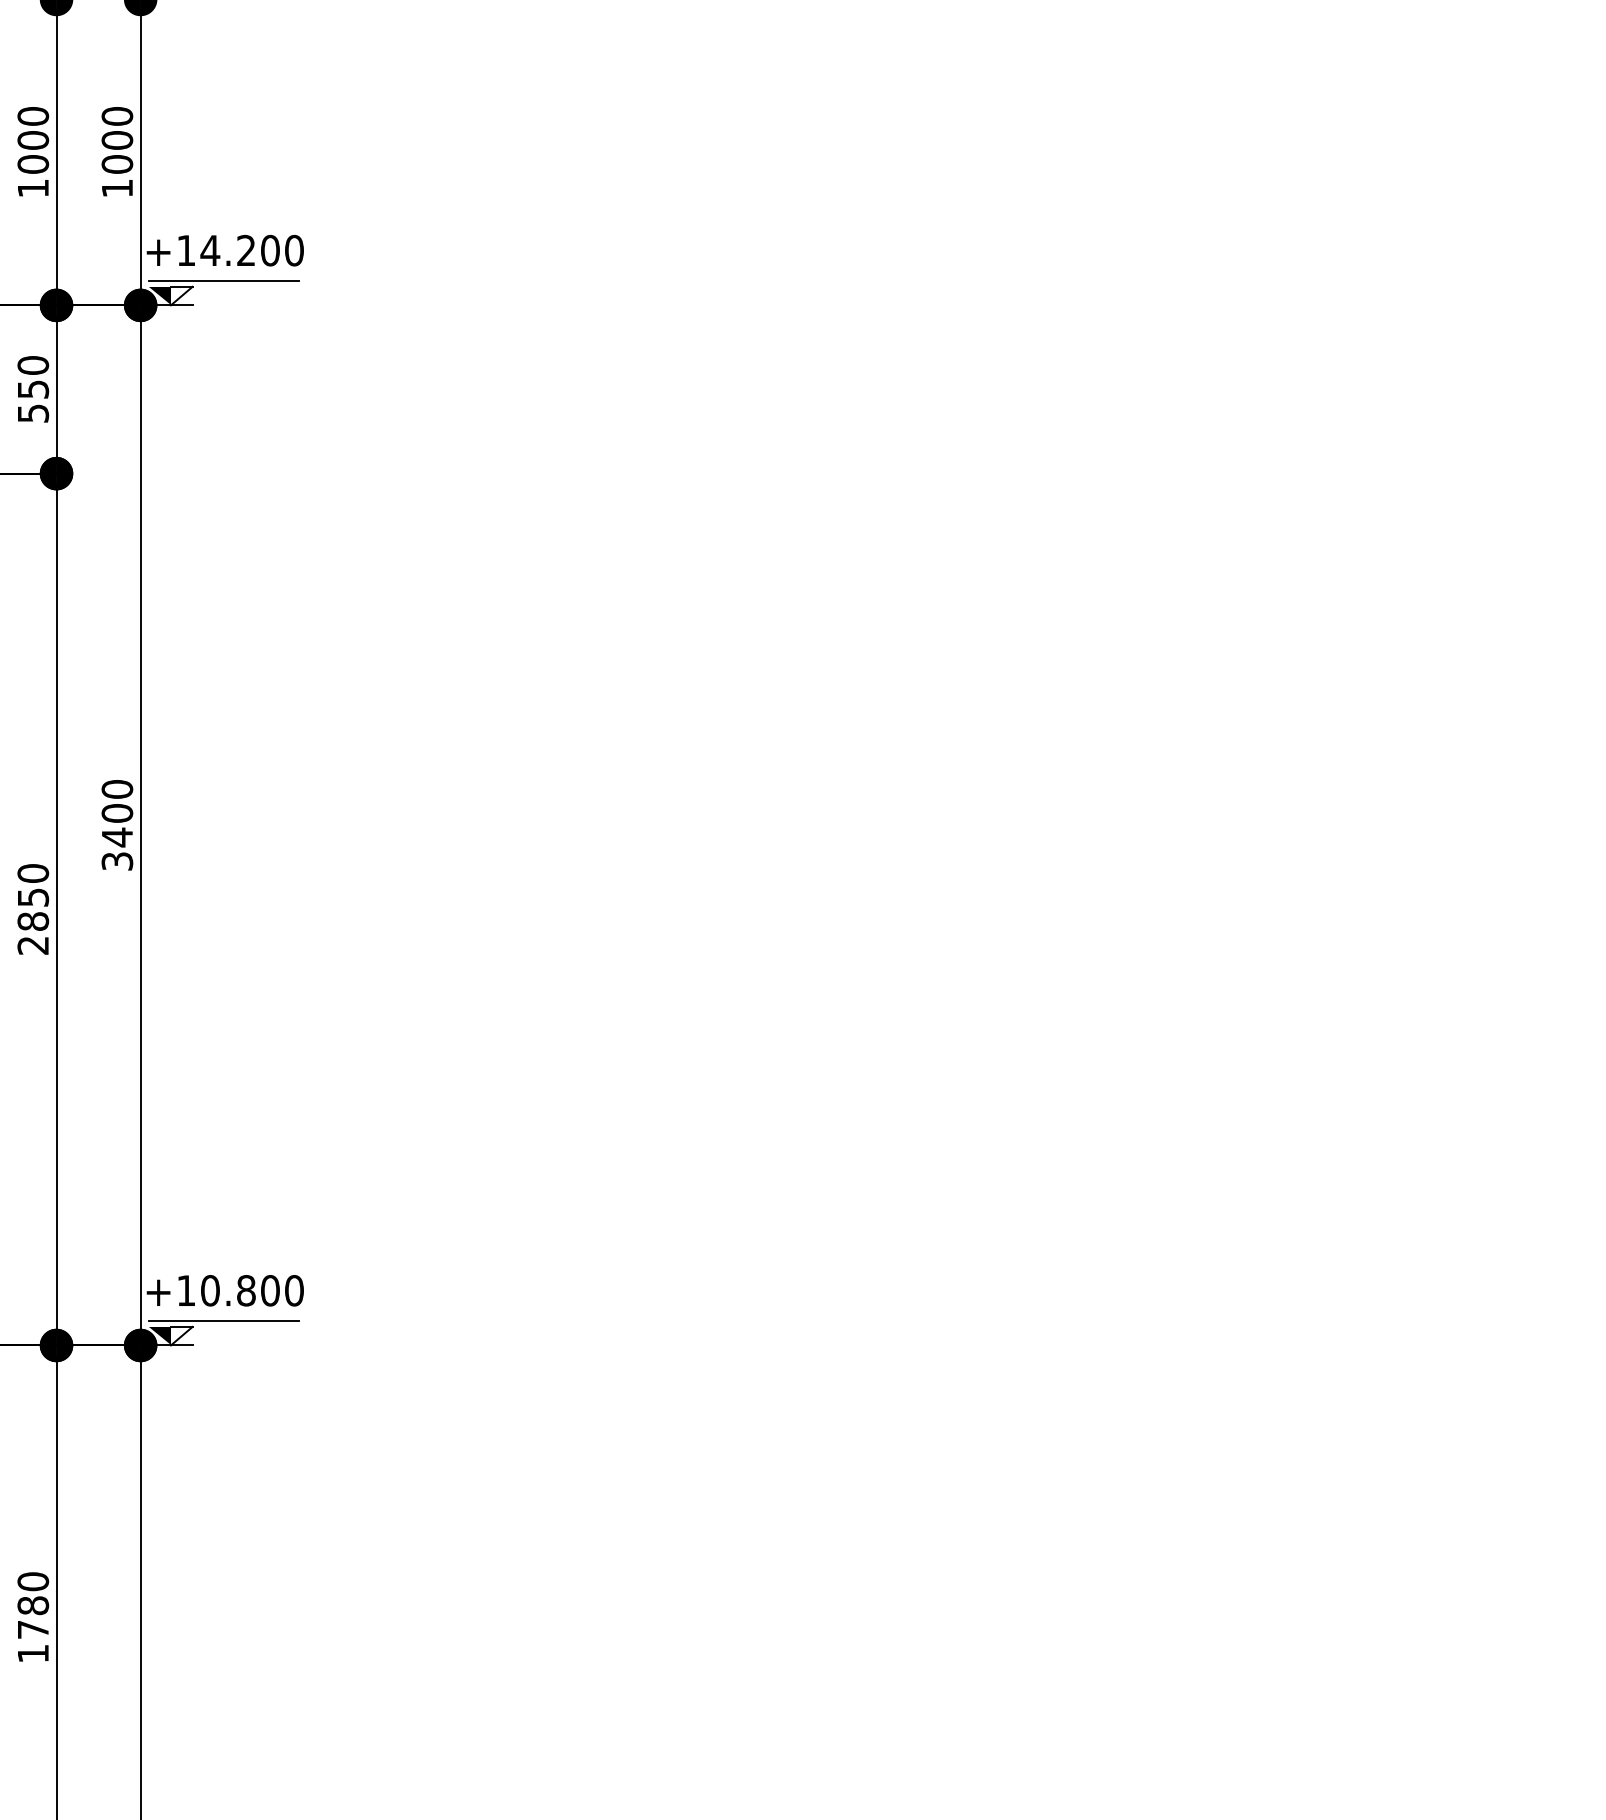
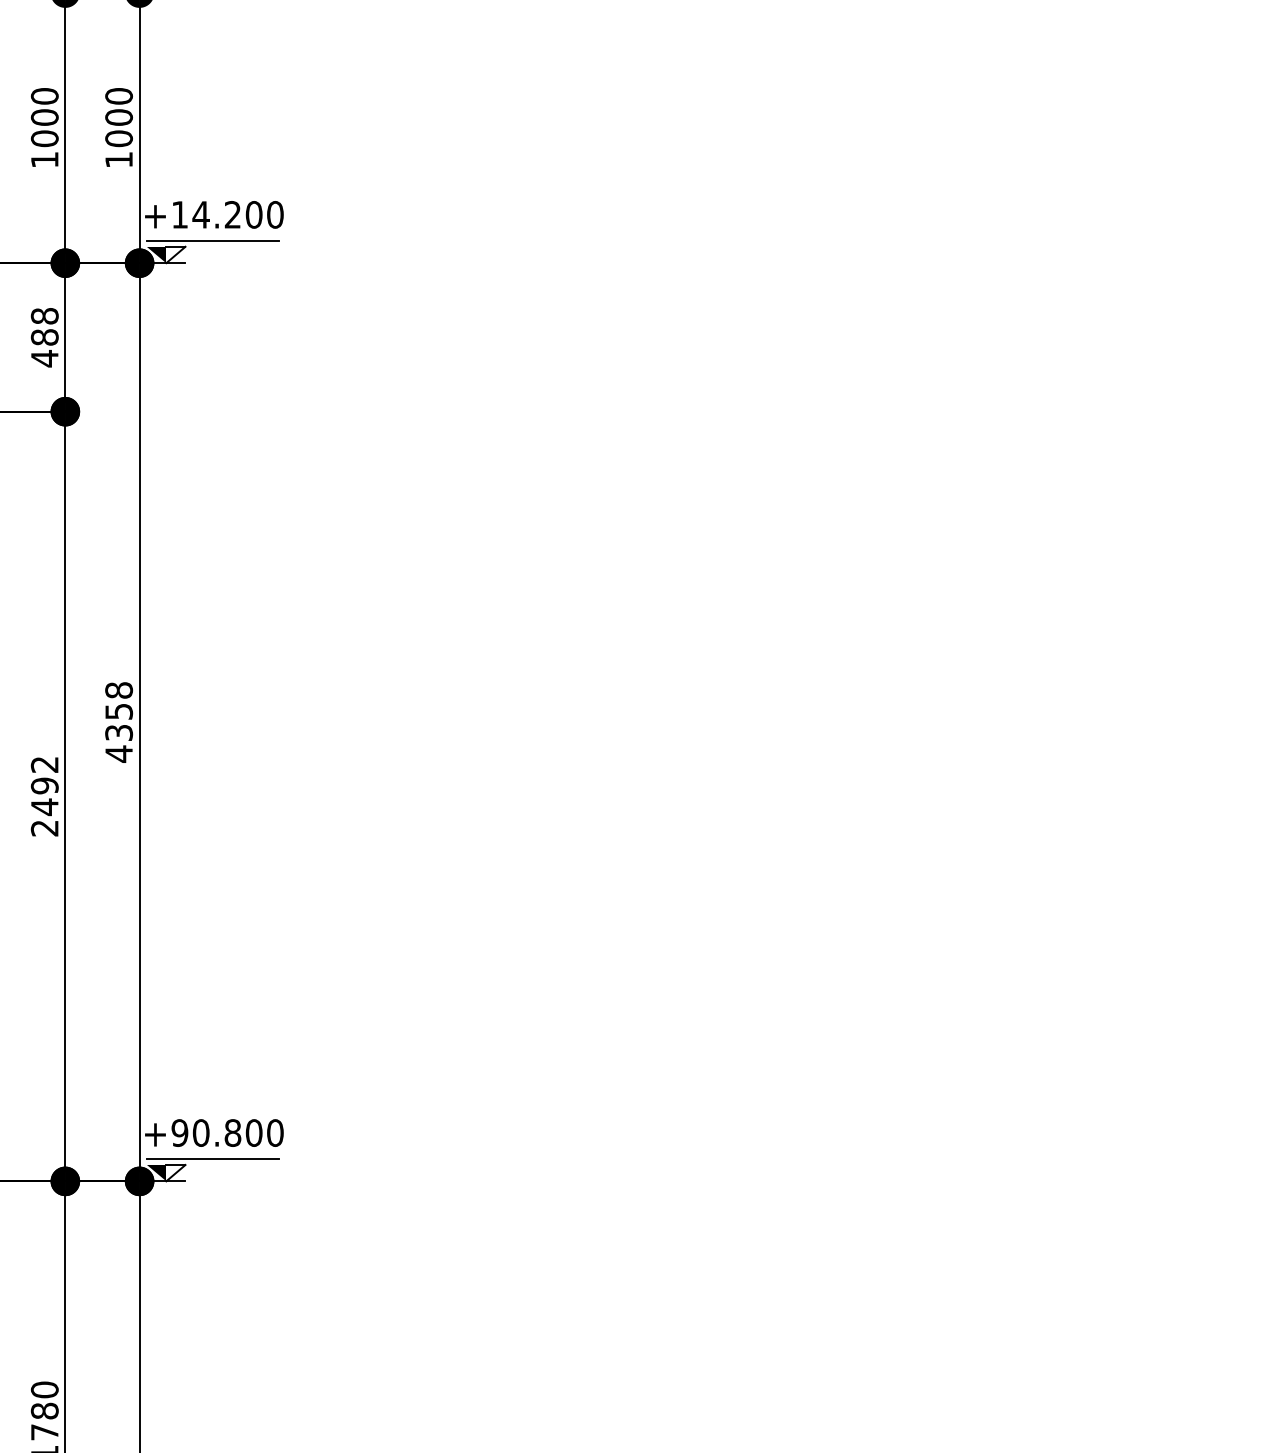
text: (33, 389) -> (45, 337), 550 -> 488
text: (117, 825) -> (119, 722), 3400 -> 4358
text: (33, 897) -> (45, 785), 2850 -> 2492
text: (185, 1290) -> (179, 1132), +10.800 -> +90.800

